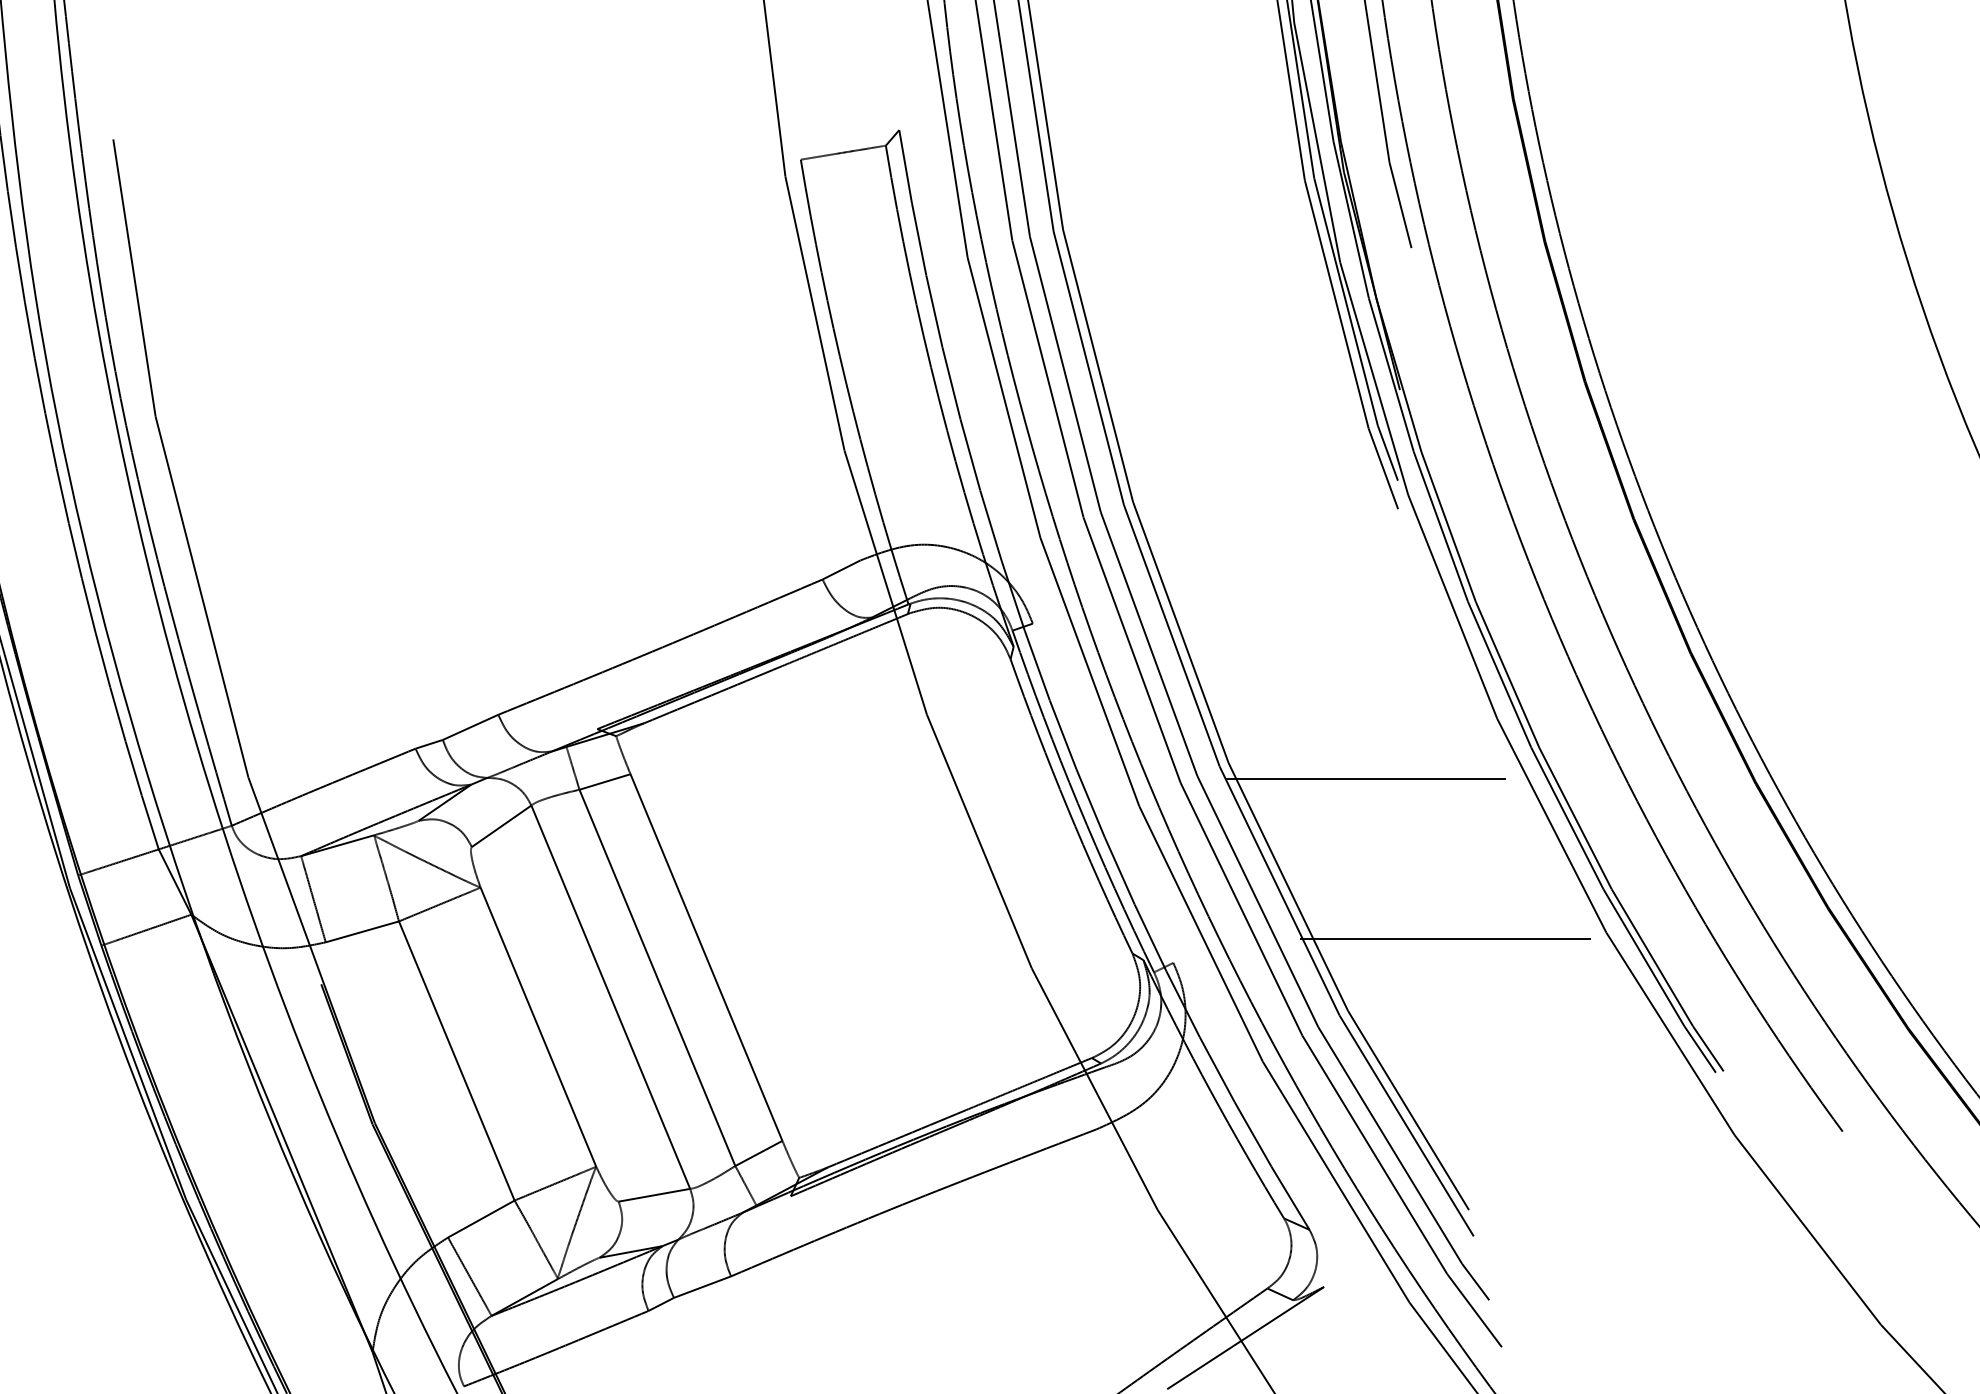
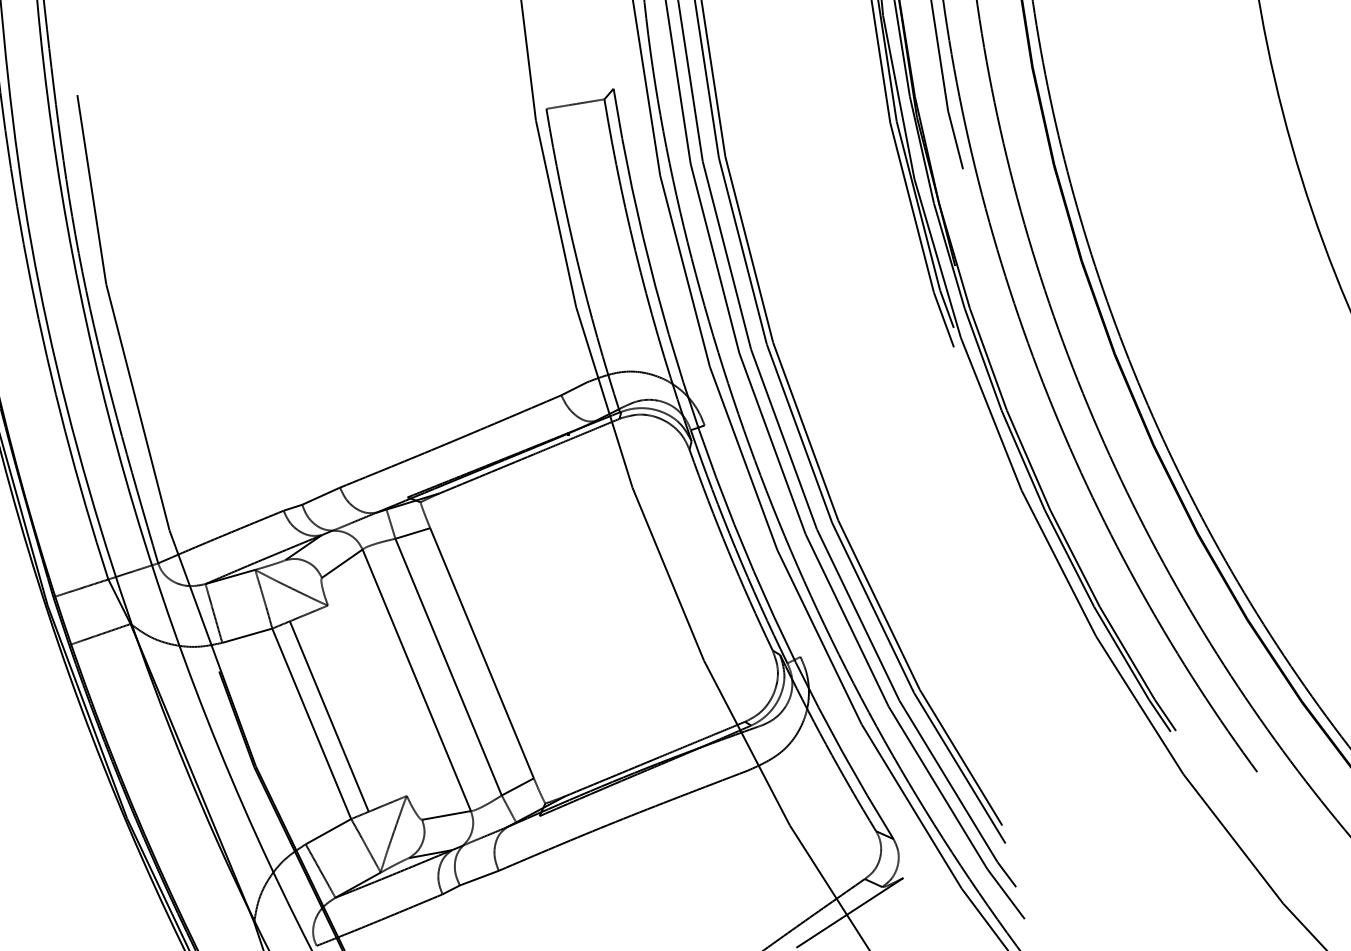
line: (1365, 779) -> (931, 531), removed
line: (1445, 938) -> (986, 640), removed
line: (537, 1026) -> (328, 716), moved

